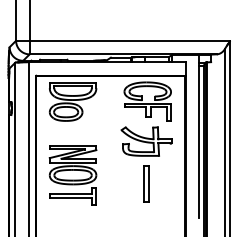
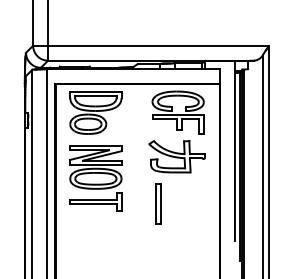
part: (72, 174) -> (95, 178), moved
part: (146, 184) -> (158, 203), moved

